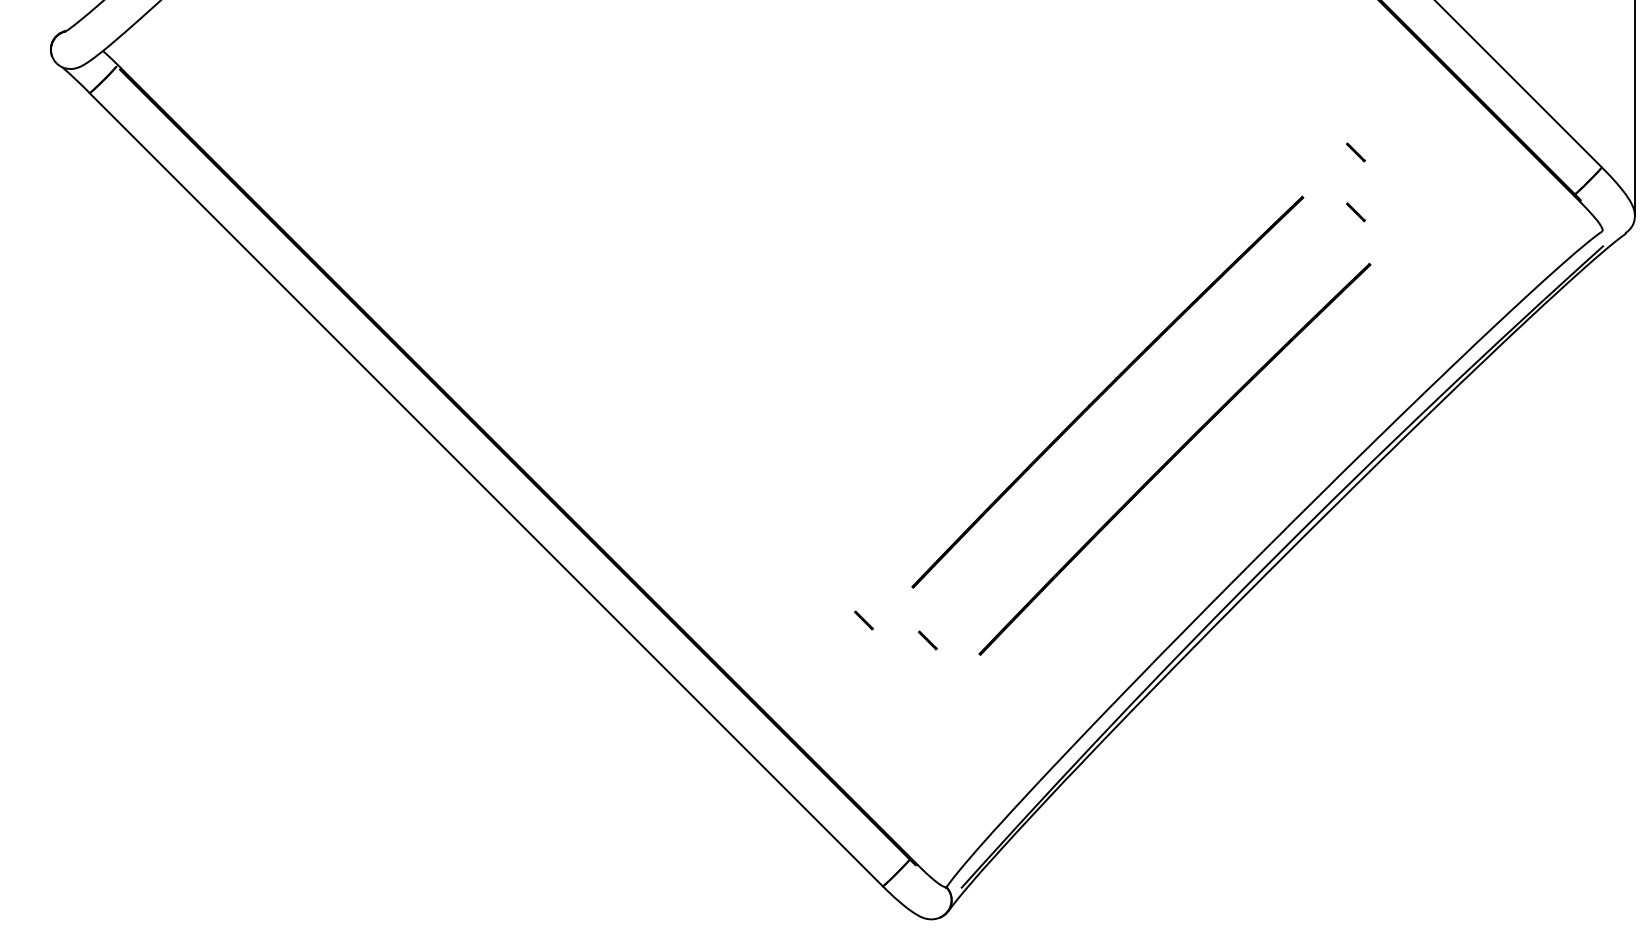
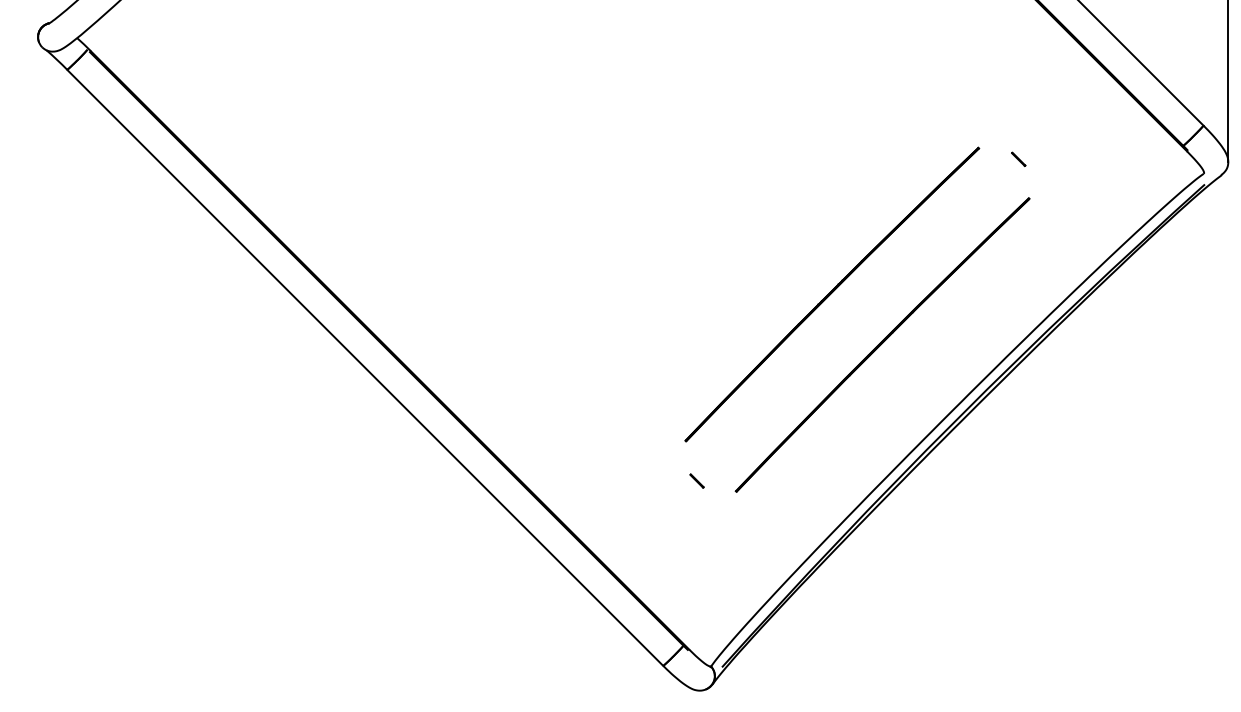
line: (1355, 151) -> (1018, 113), removed
line: (863, 619) -> (648, 465), removed

